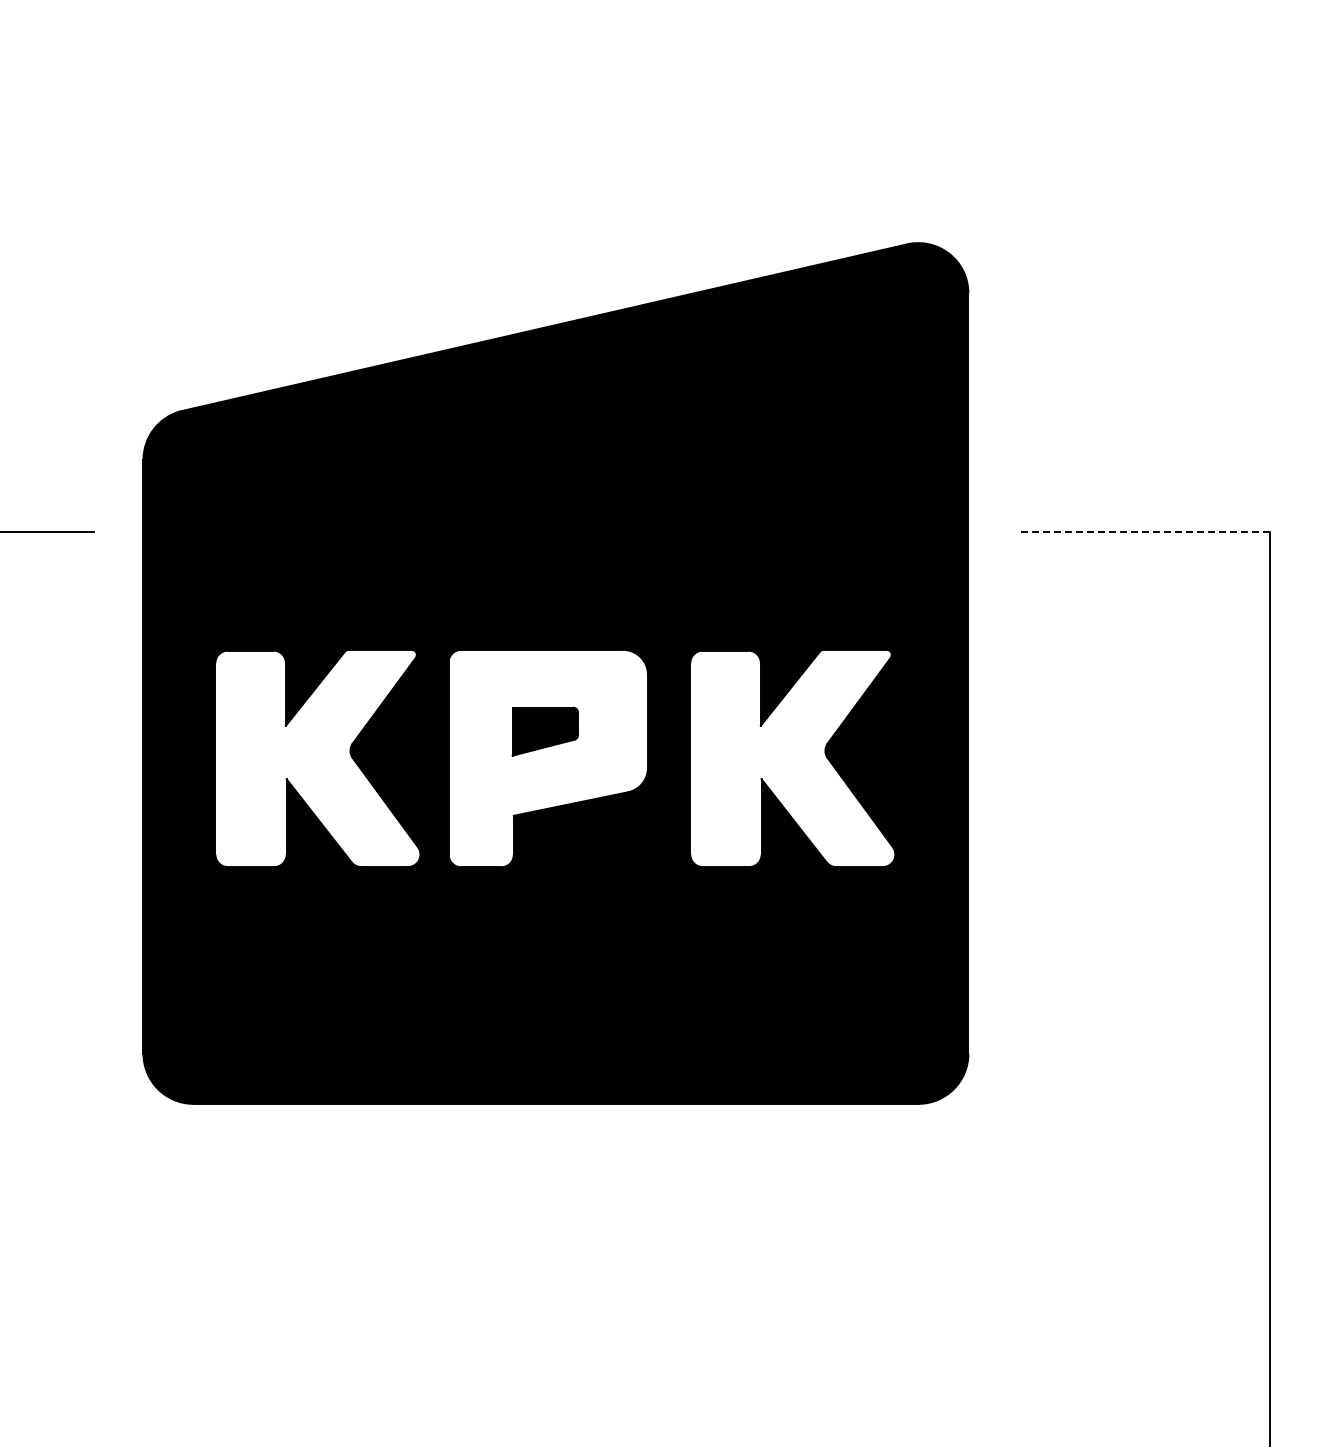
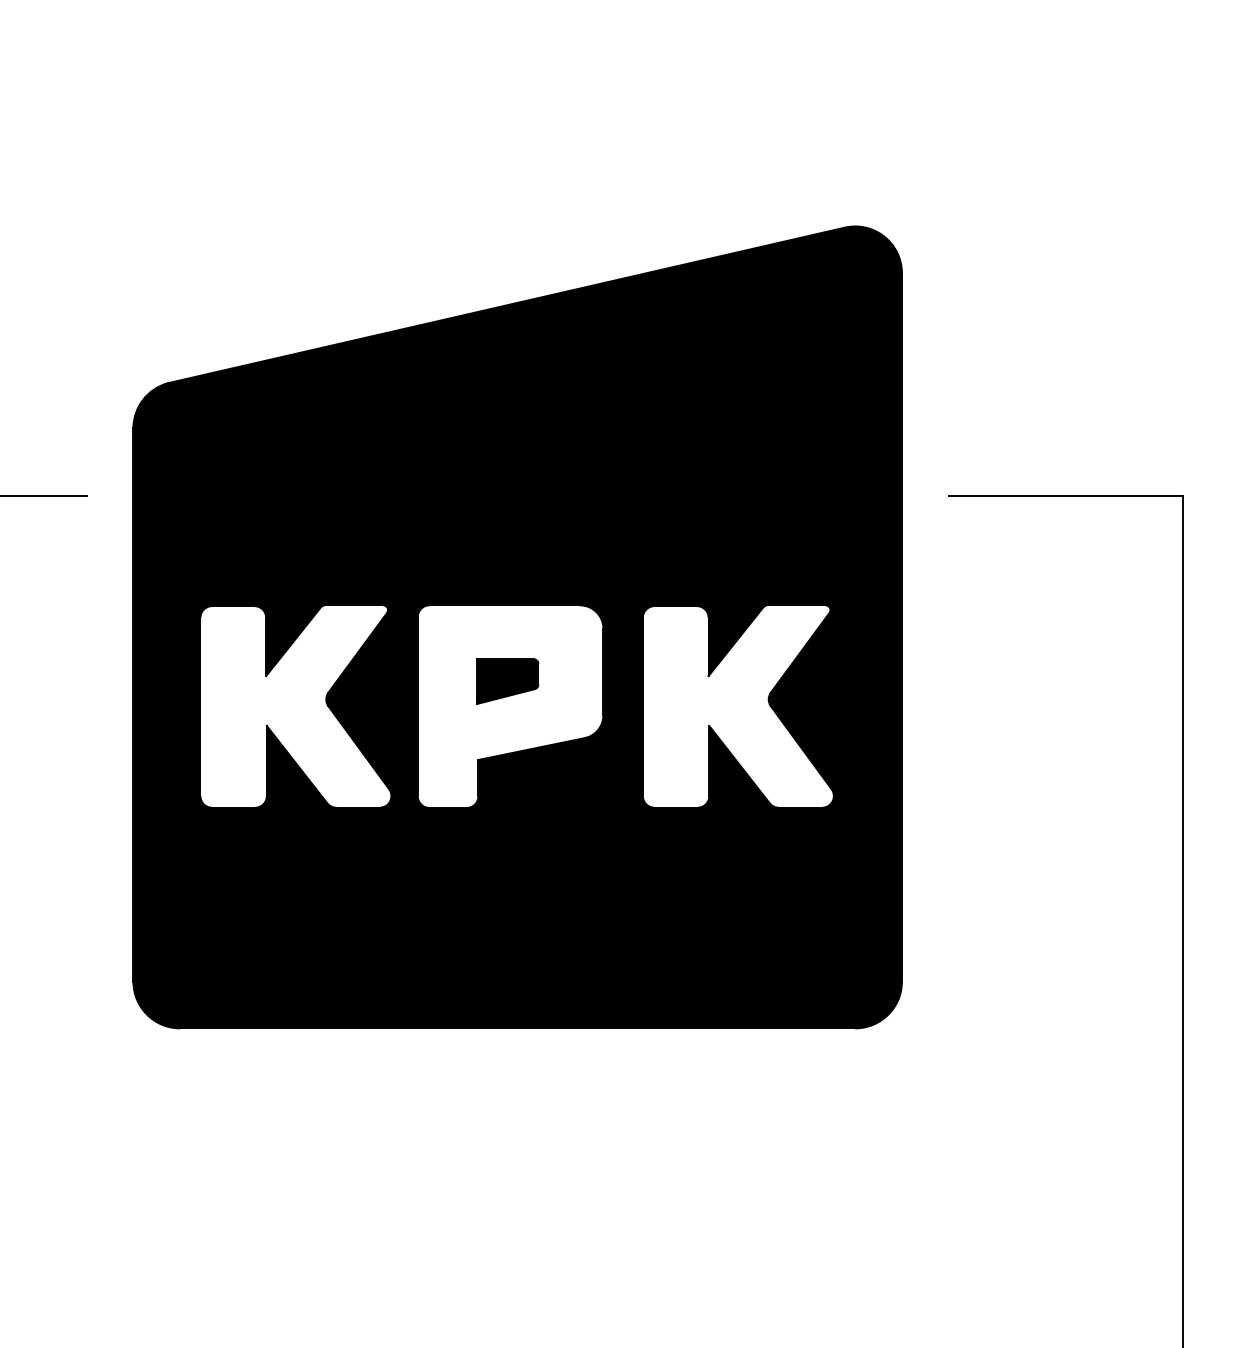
line: (1144, 532) -> (1065, 496), dashed -> solid

